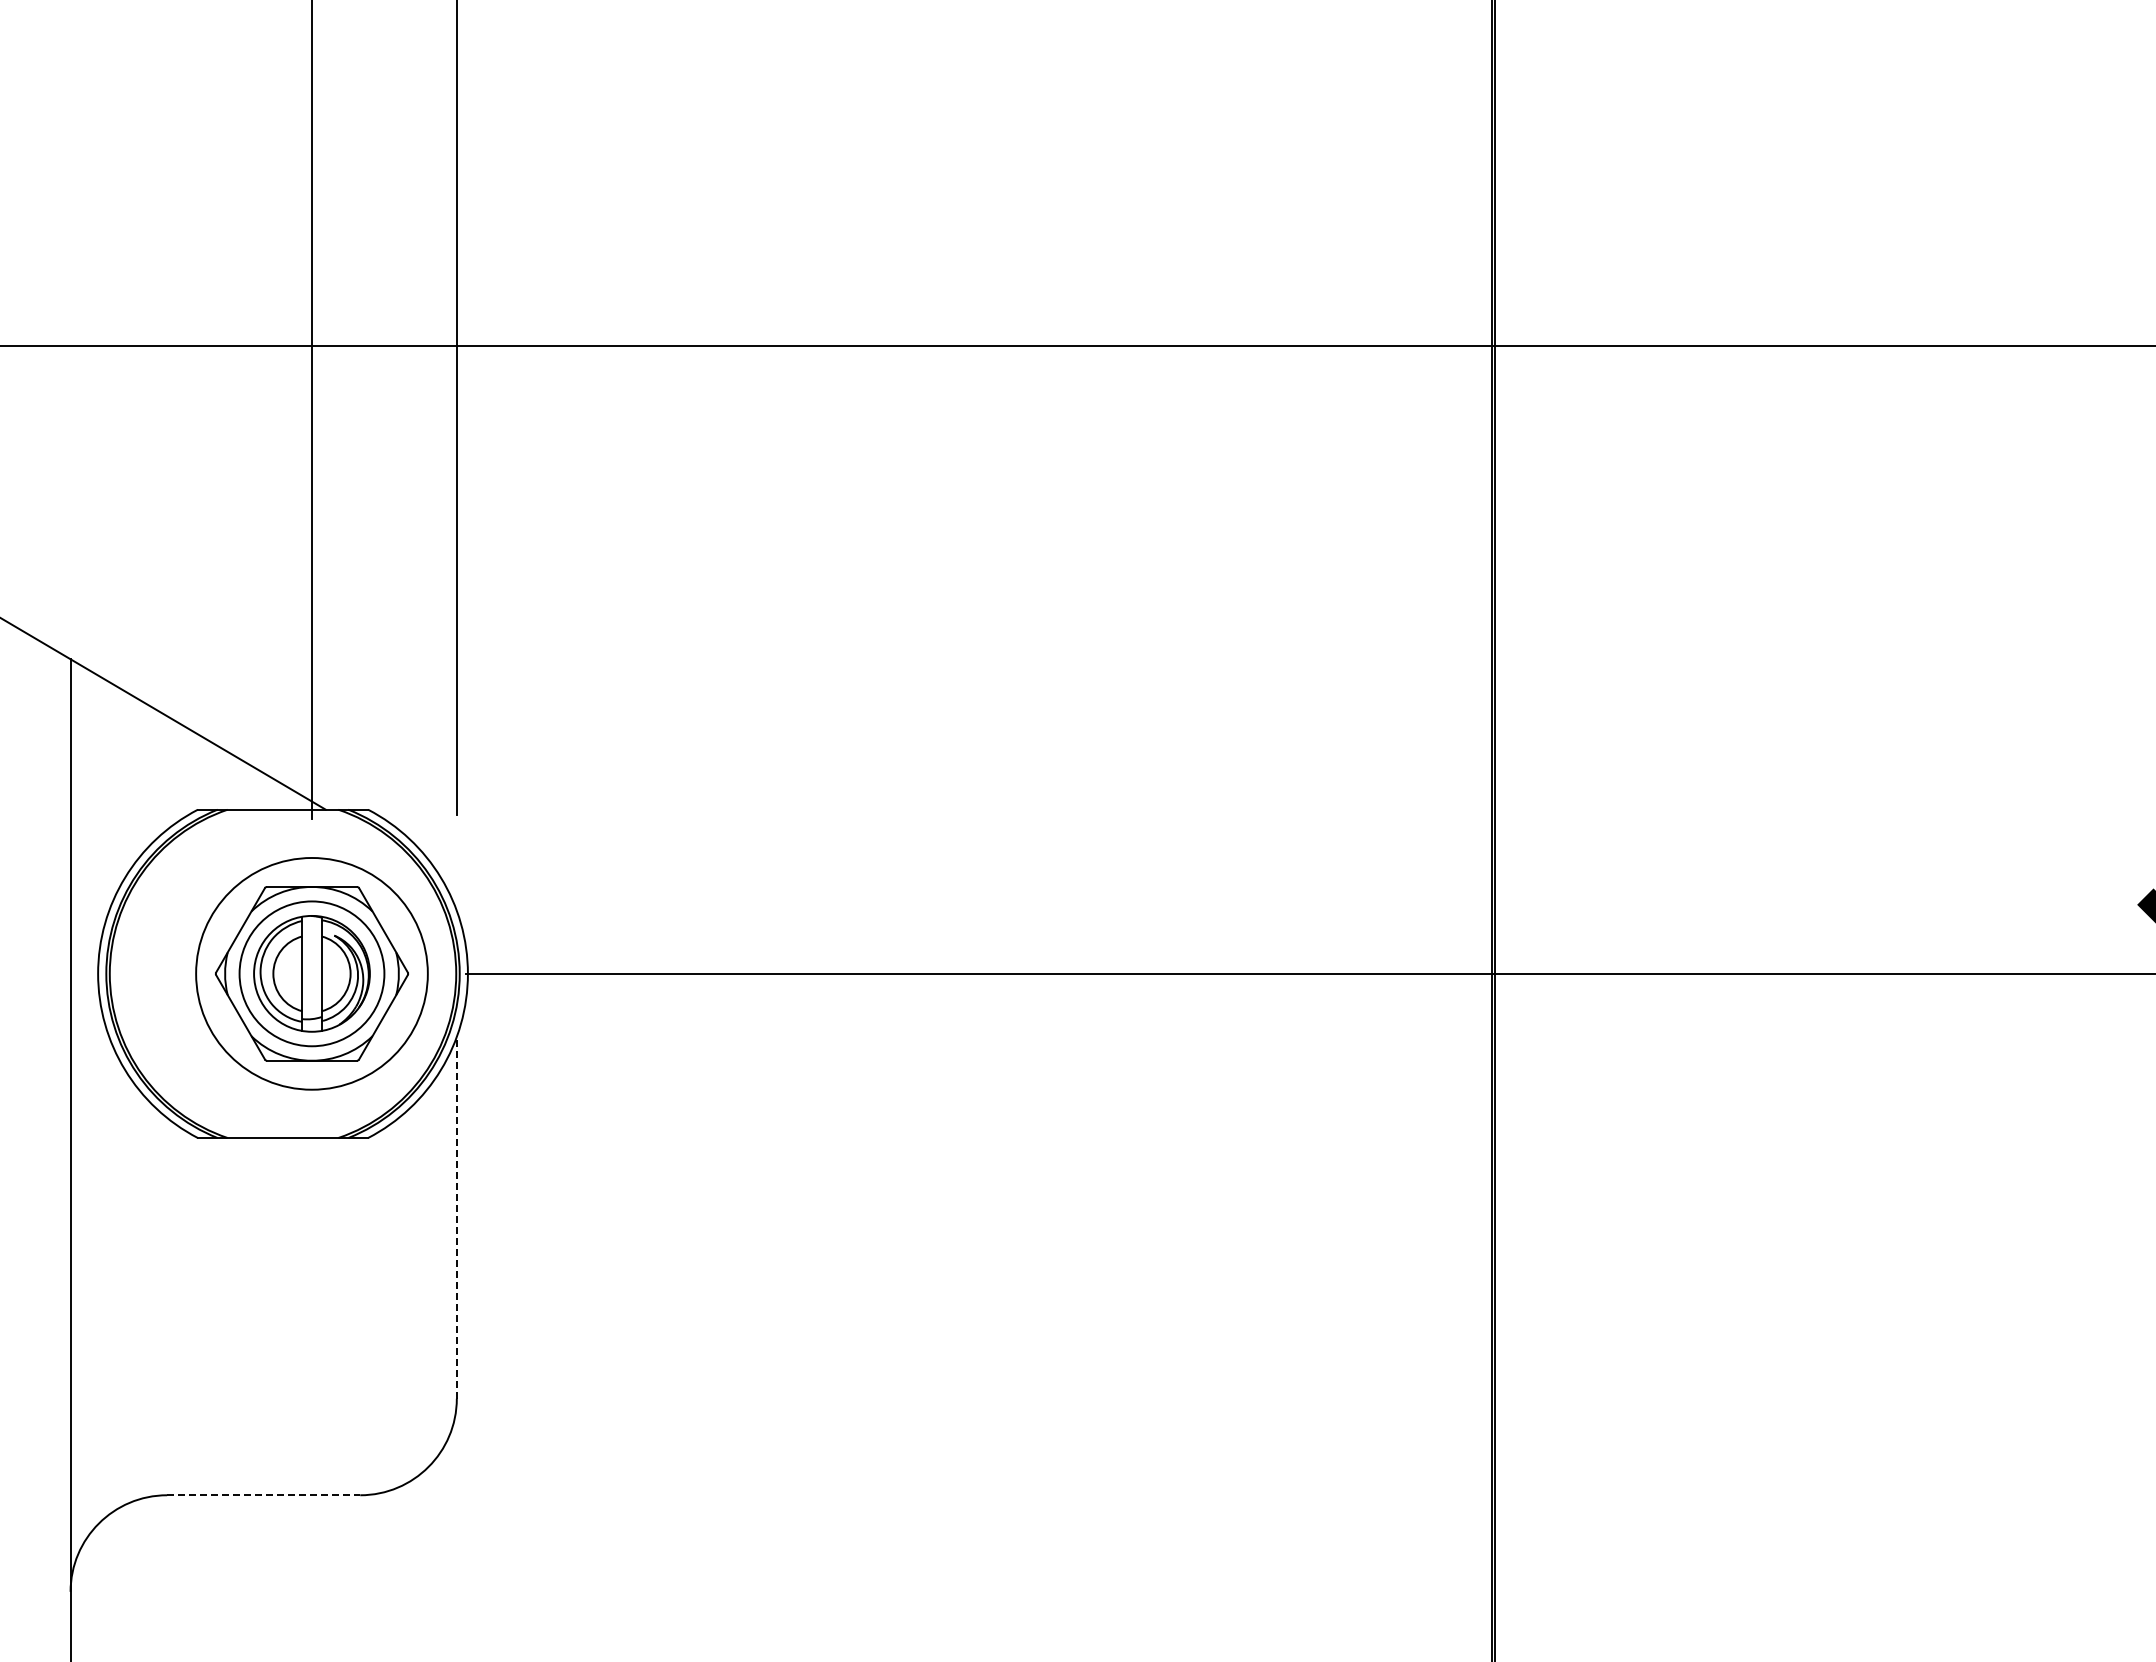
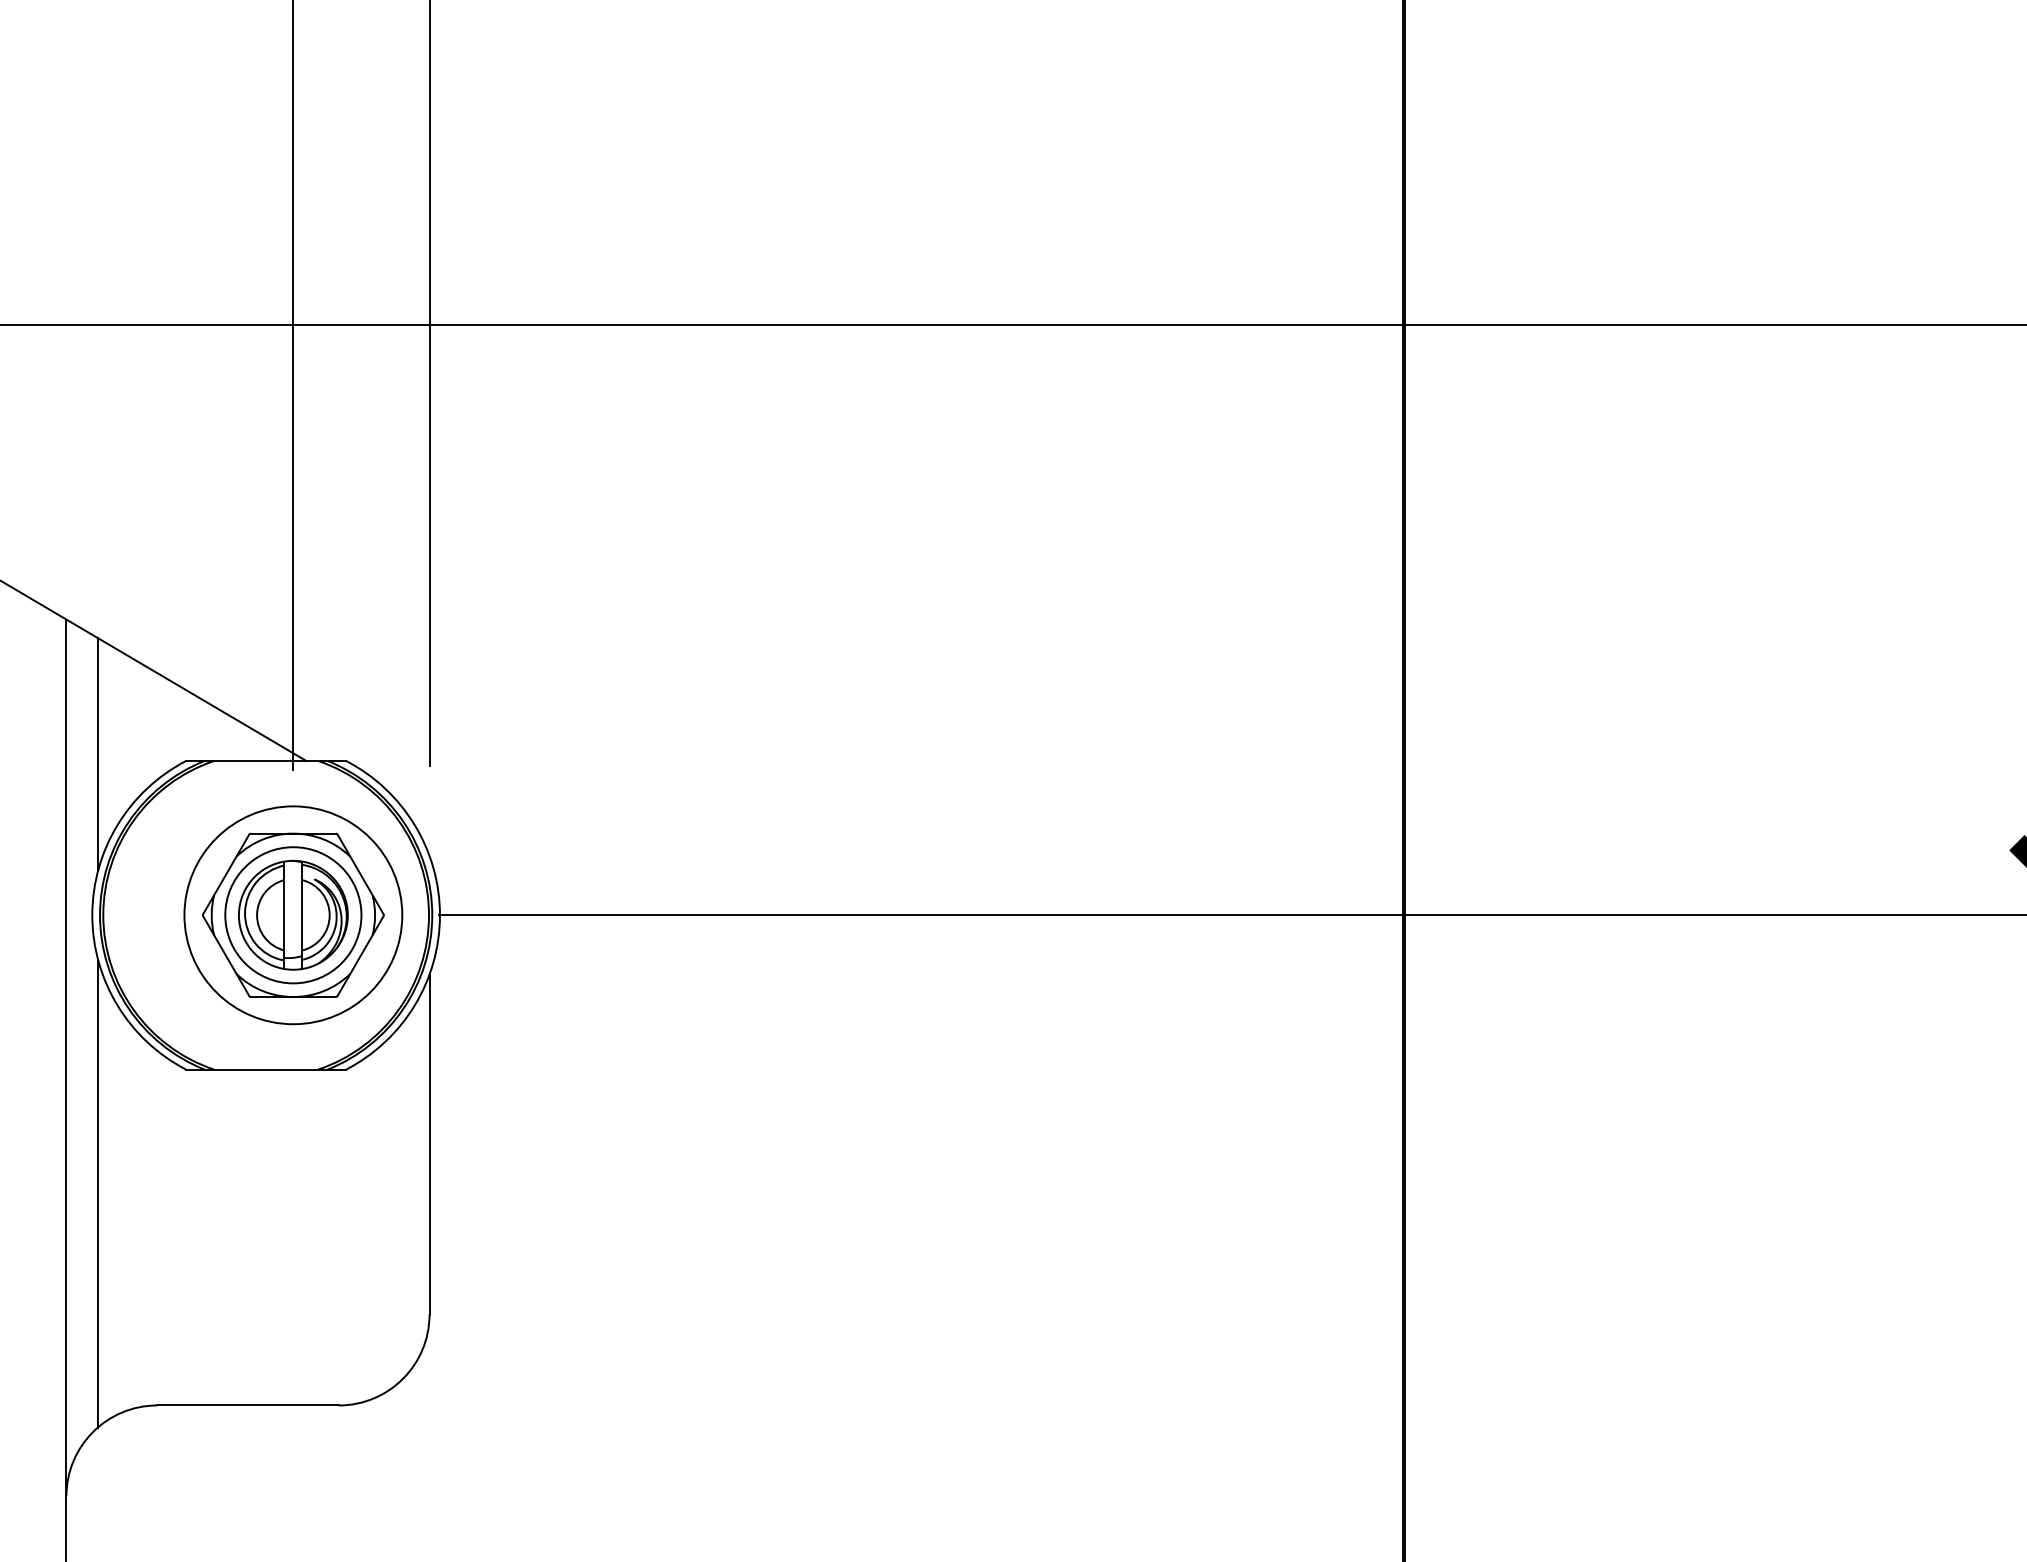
line: (104, 802) -> (98, 754), added
line: (456, 1217) -> (429, 1144), dashed -> solid
line: (104, 1269) -> (98, 1193), added
line: (263, 1495) -> (247, 1405), dashed -> solid

